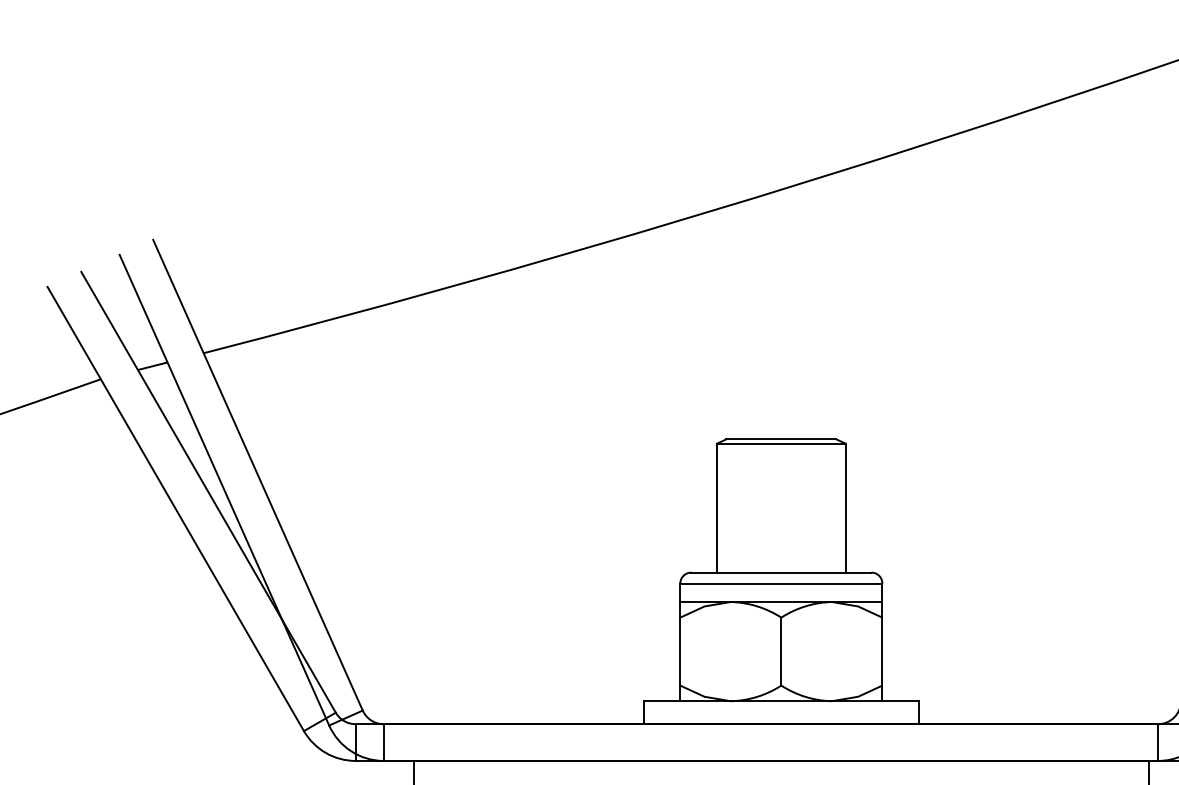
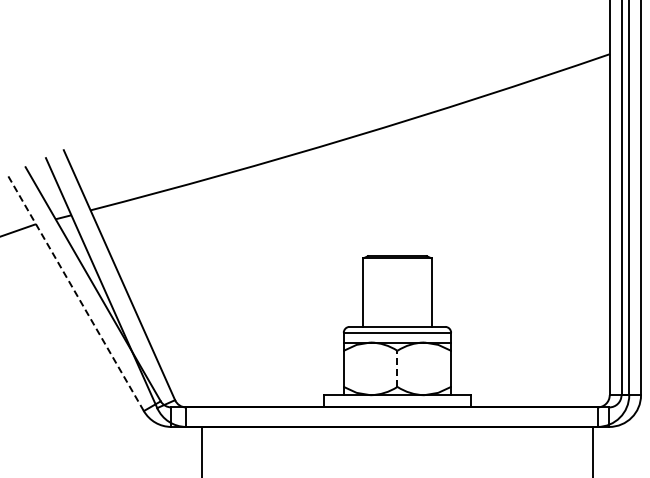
line: (175, 507) -> (75, 292), solid -> dashed
line: (781, 650) -> (397, 368), solid -> dashed

